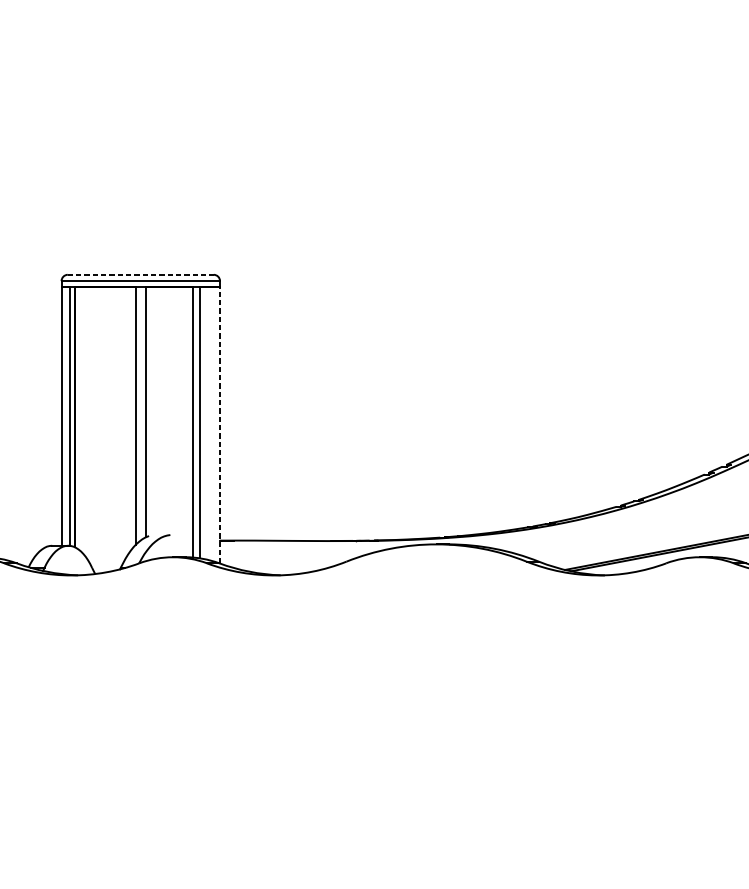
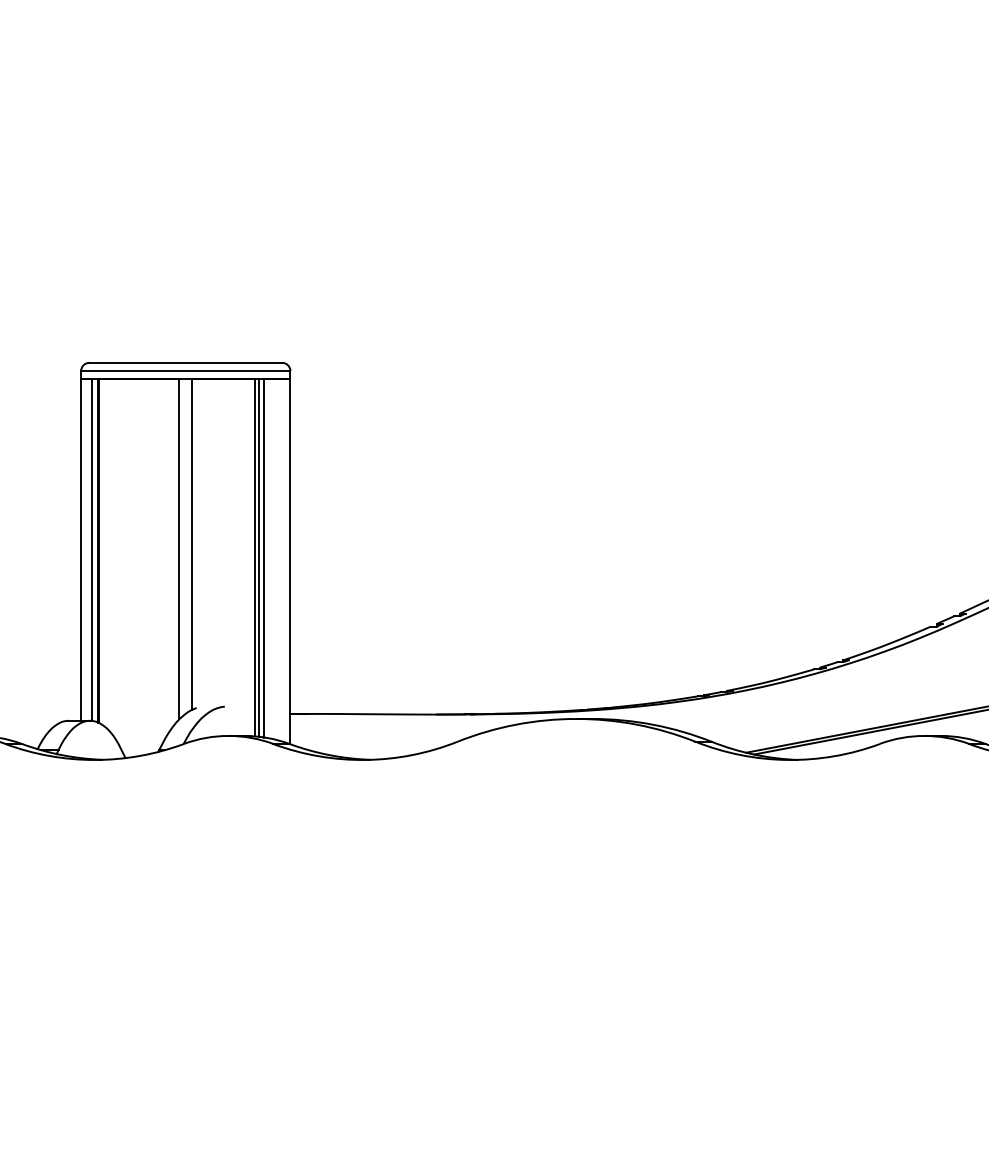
line: (141, 274) -> (186, 362), dashed -> solid
line: (196, 422) -> (259, 557), added
line: (220, 425) -> (290, 561), dashed -> solid

